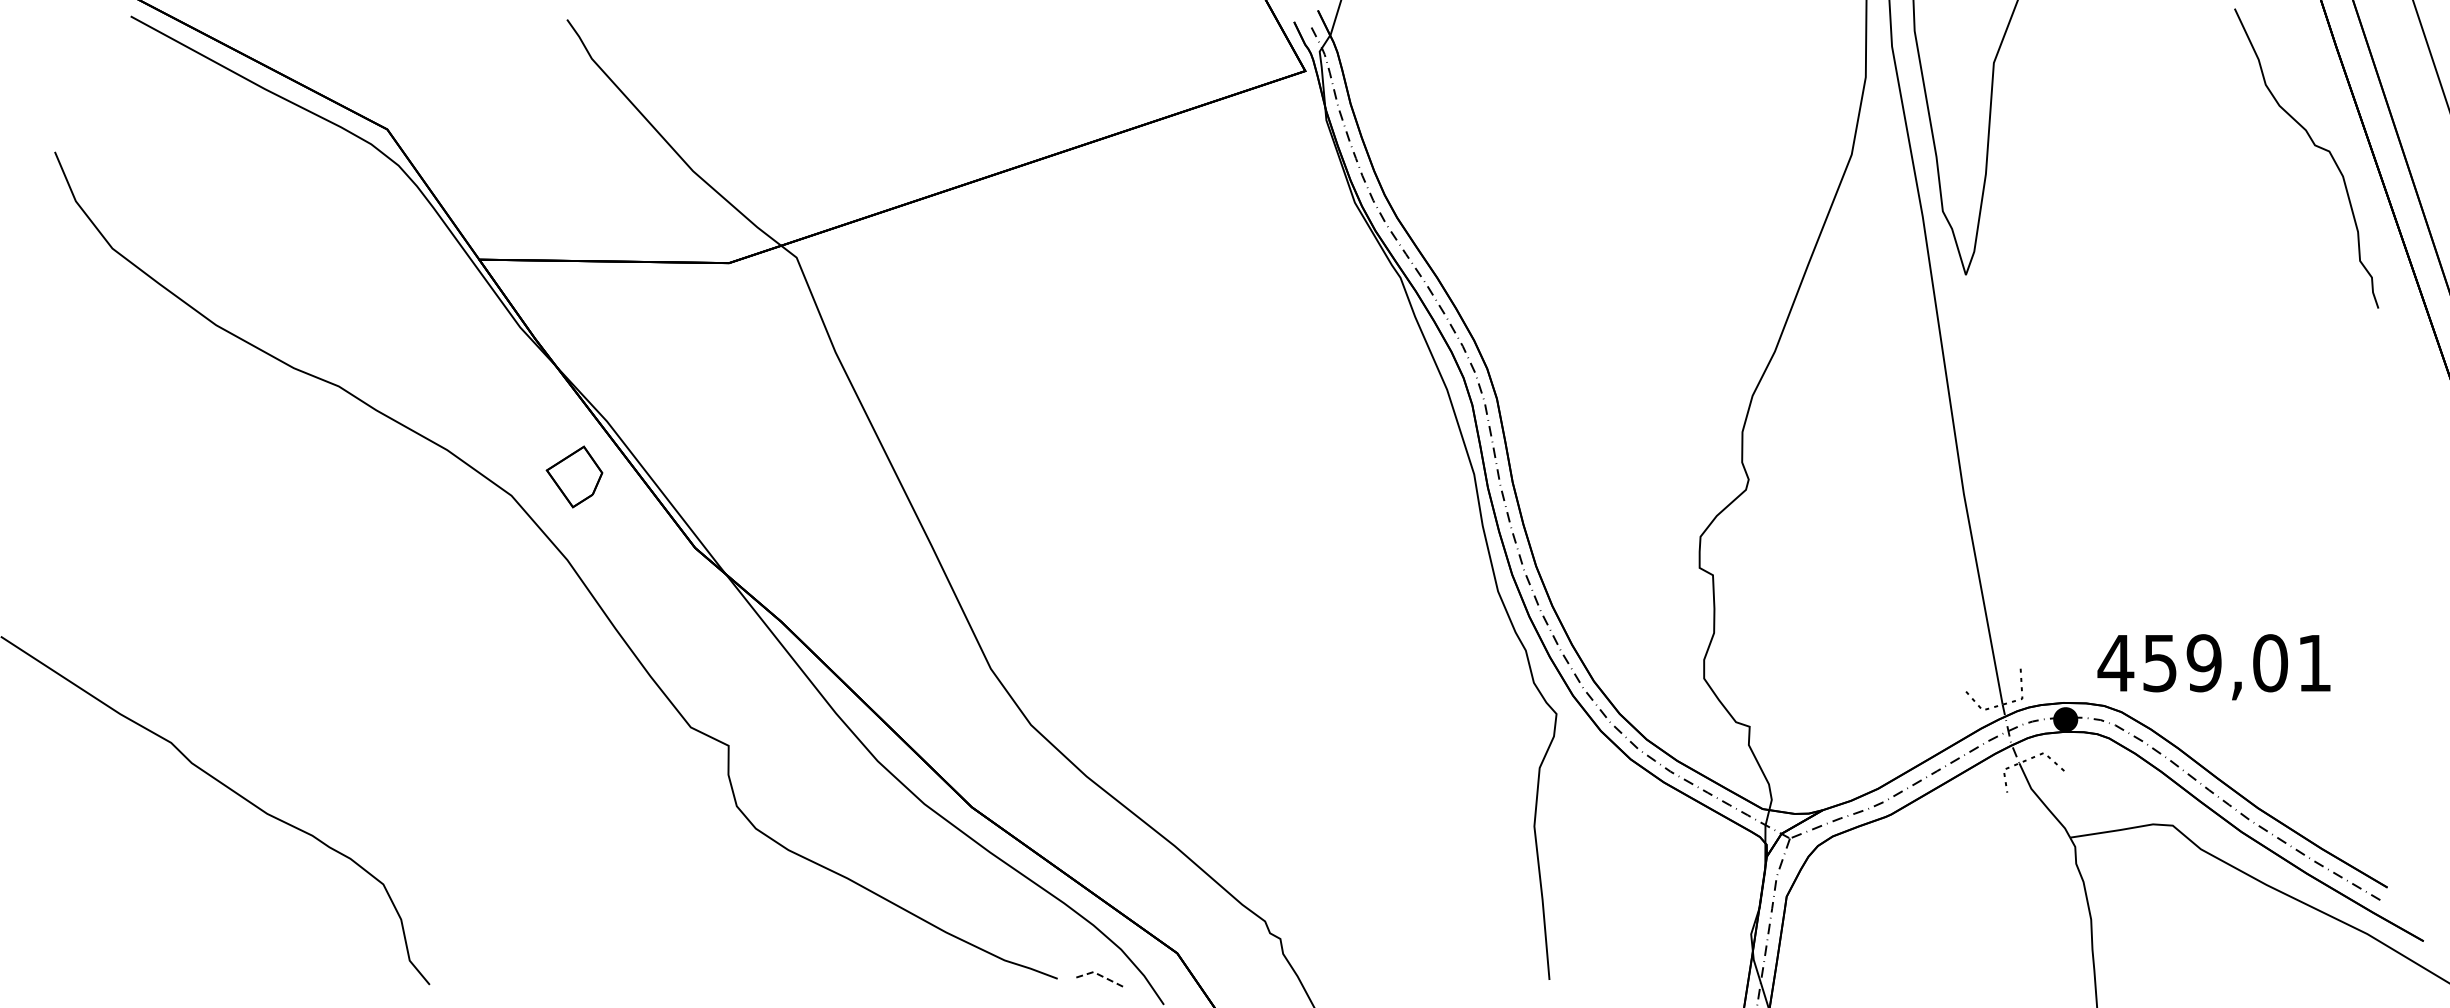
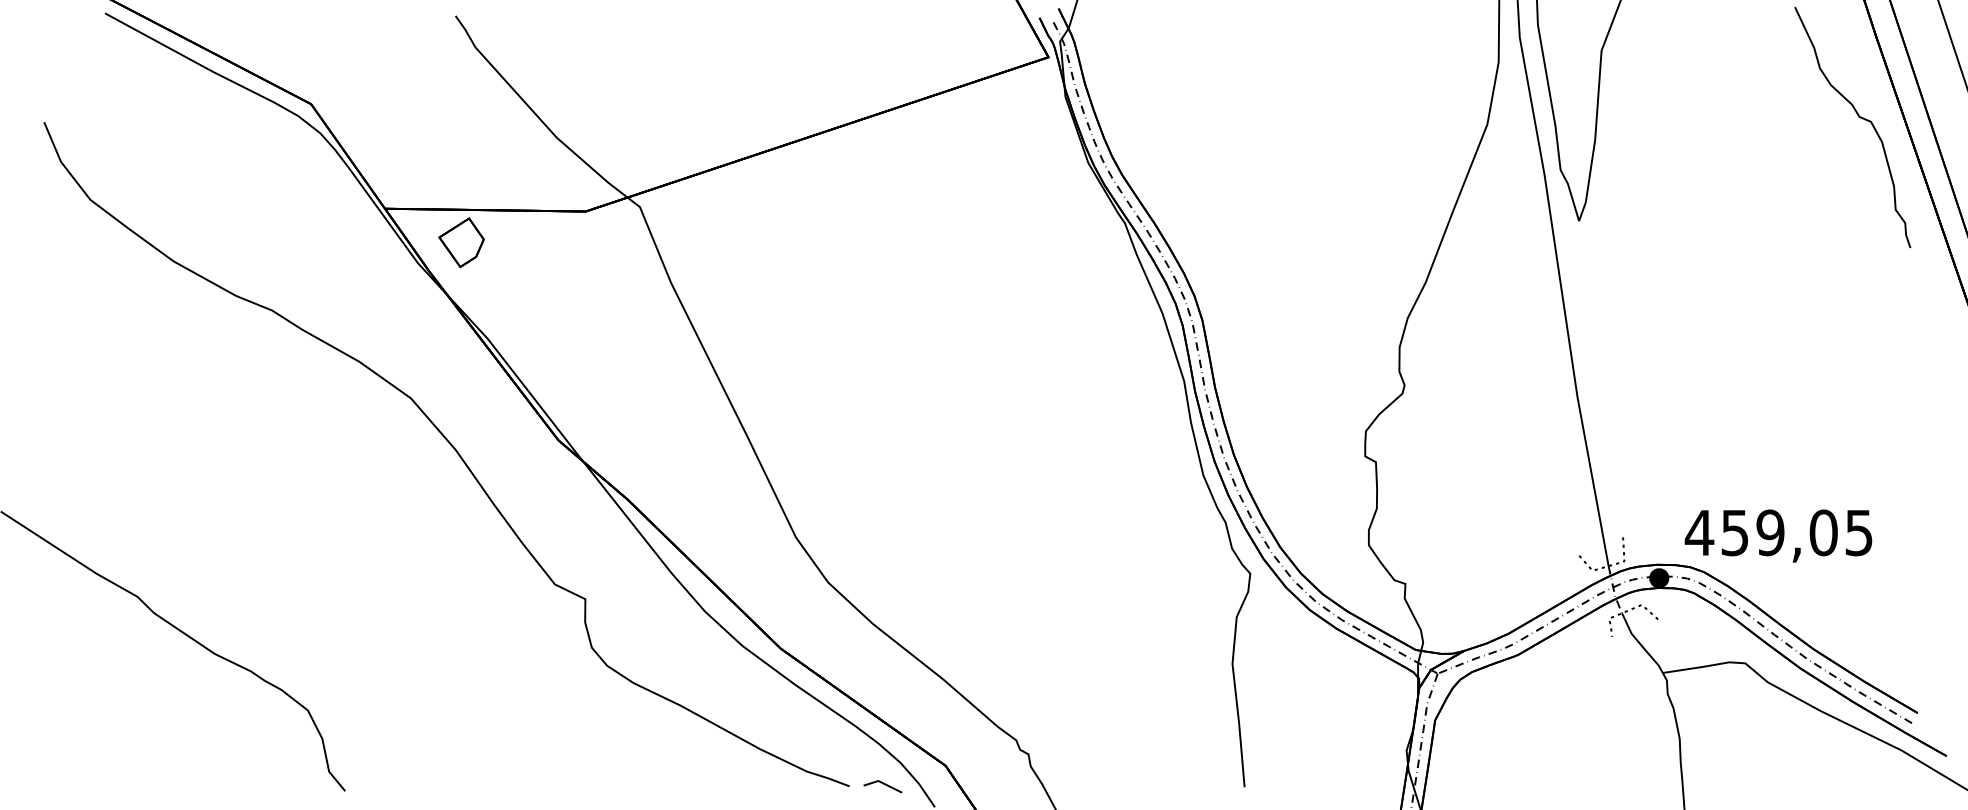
part: (574, 476) -> (461, 242), moved
text: (2314, 663) -> (1859, 533), 459,01 -> 459,05
line: (1098, 974) -> (882, 782), dashed -> solid

